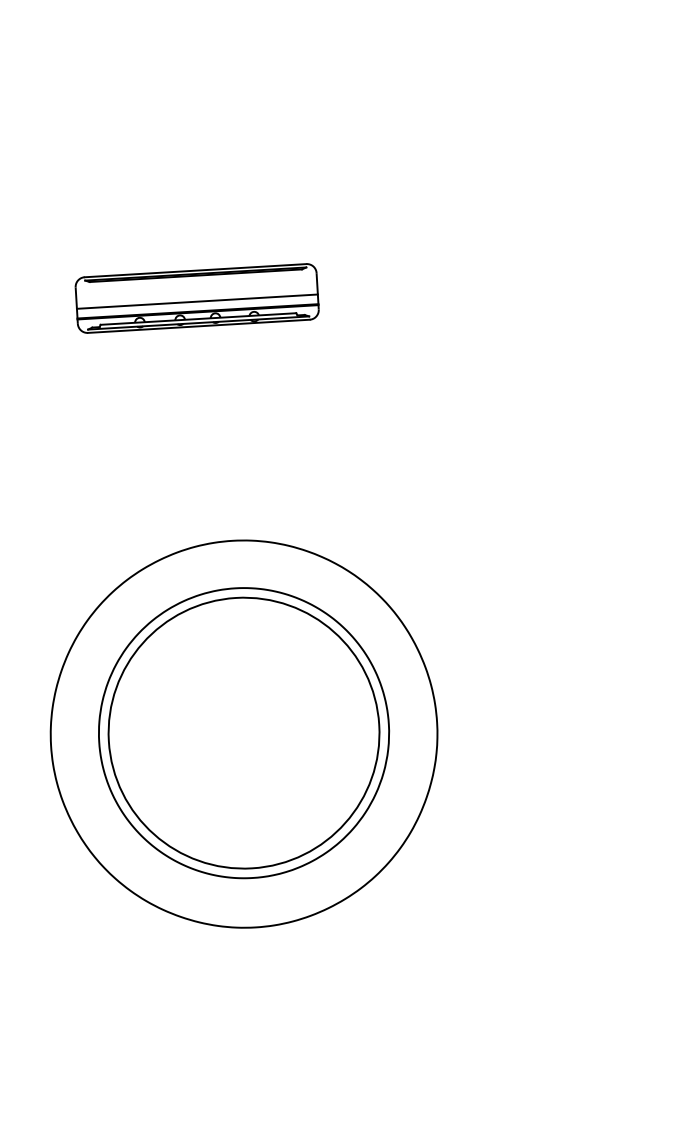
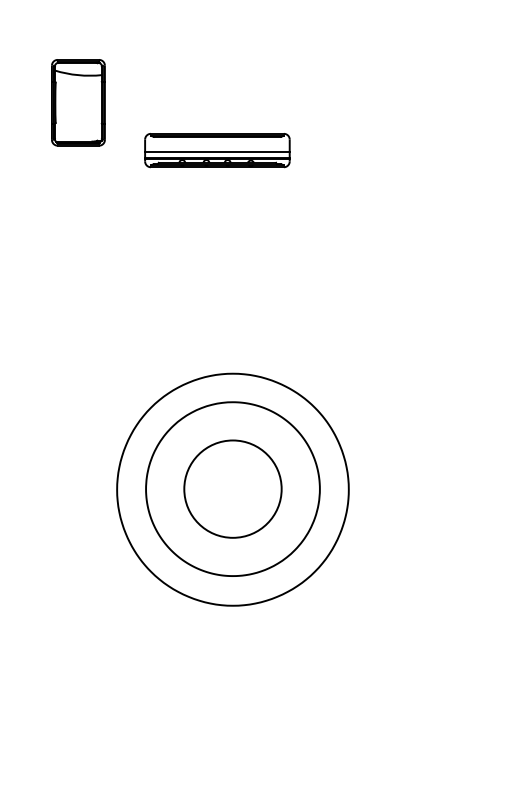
part: (197, 298) -> (217, 150), moved
circle: (243, 733) -> (232, 489), size x0.6

